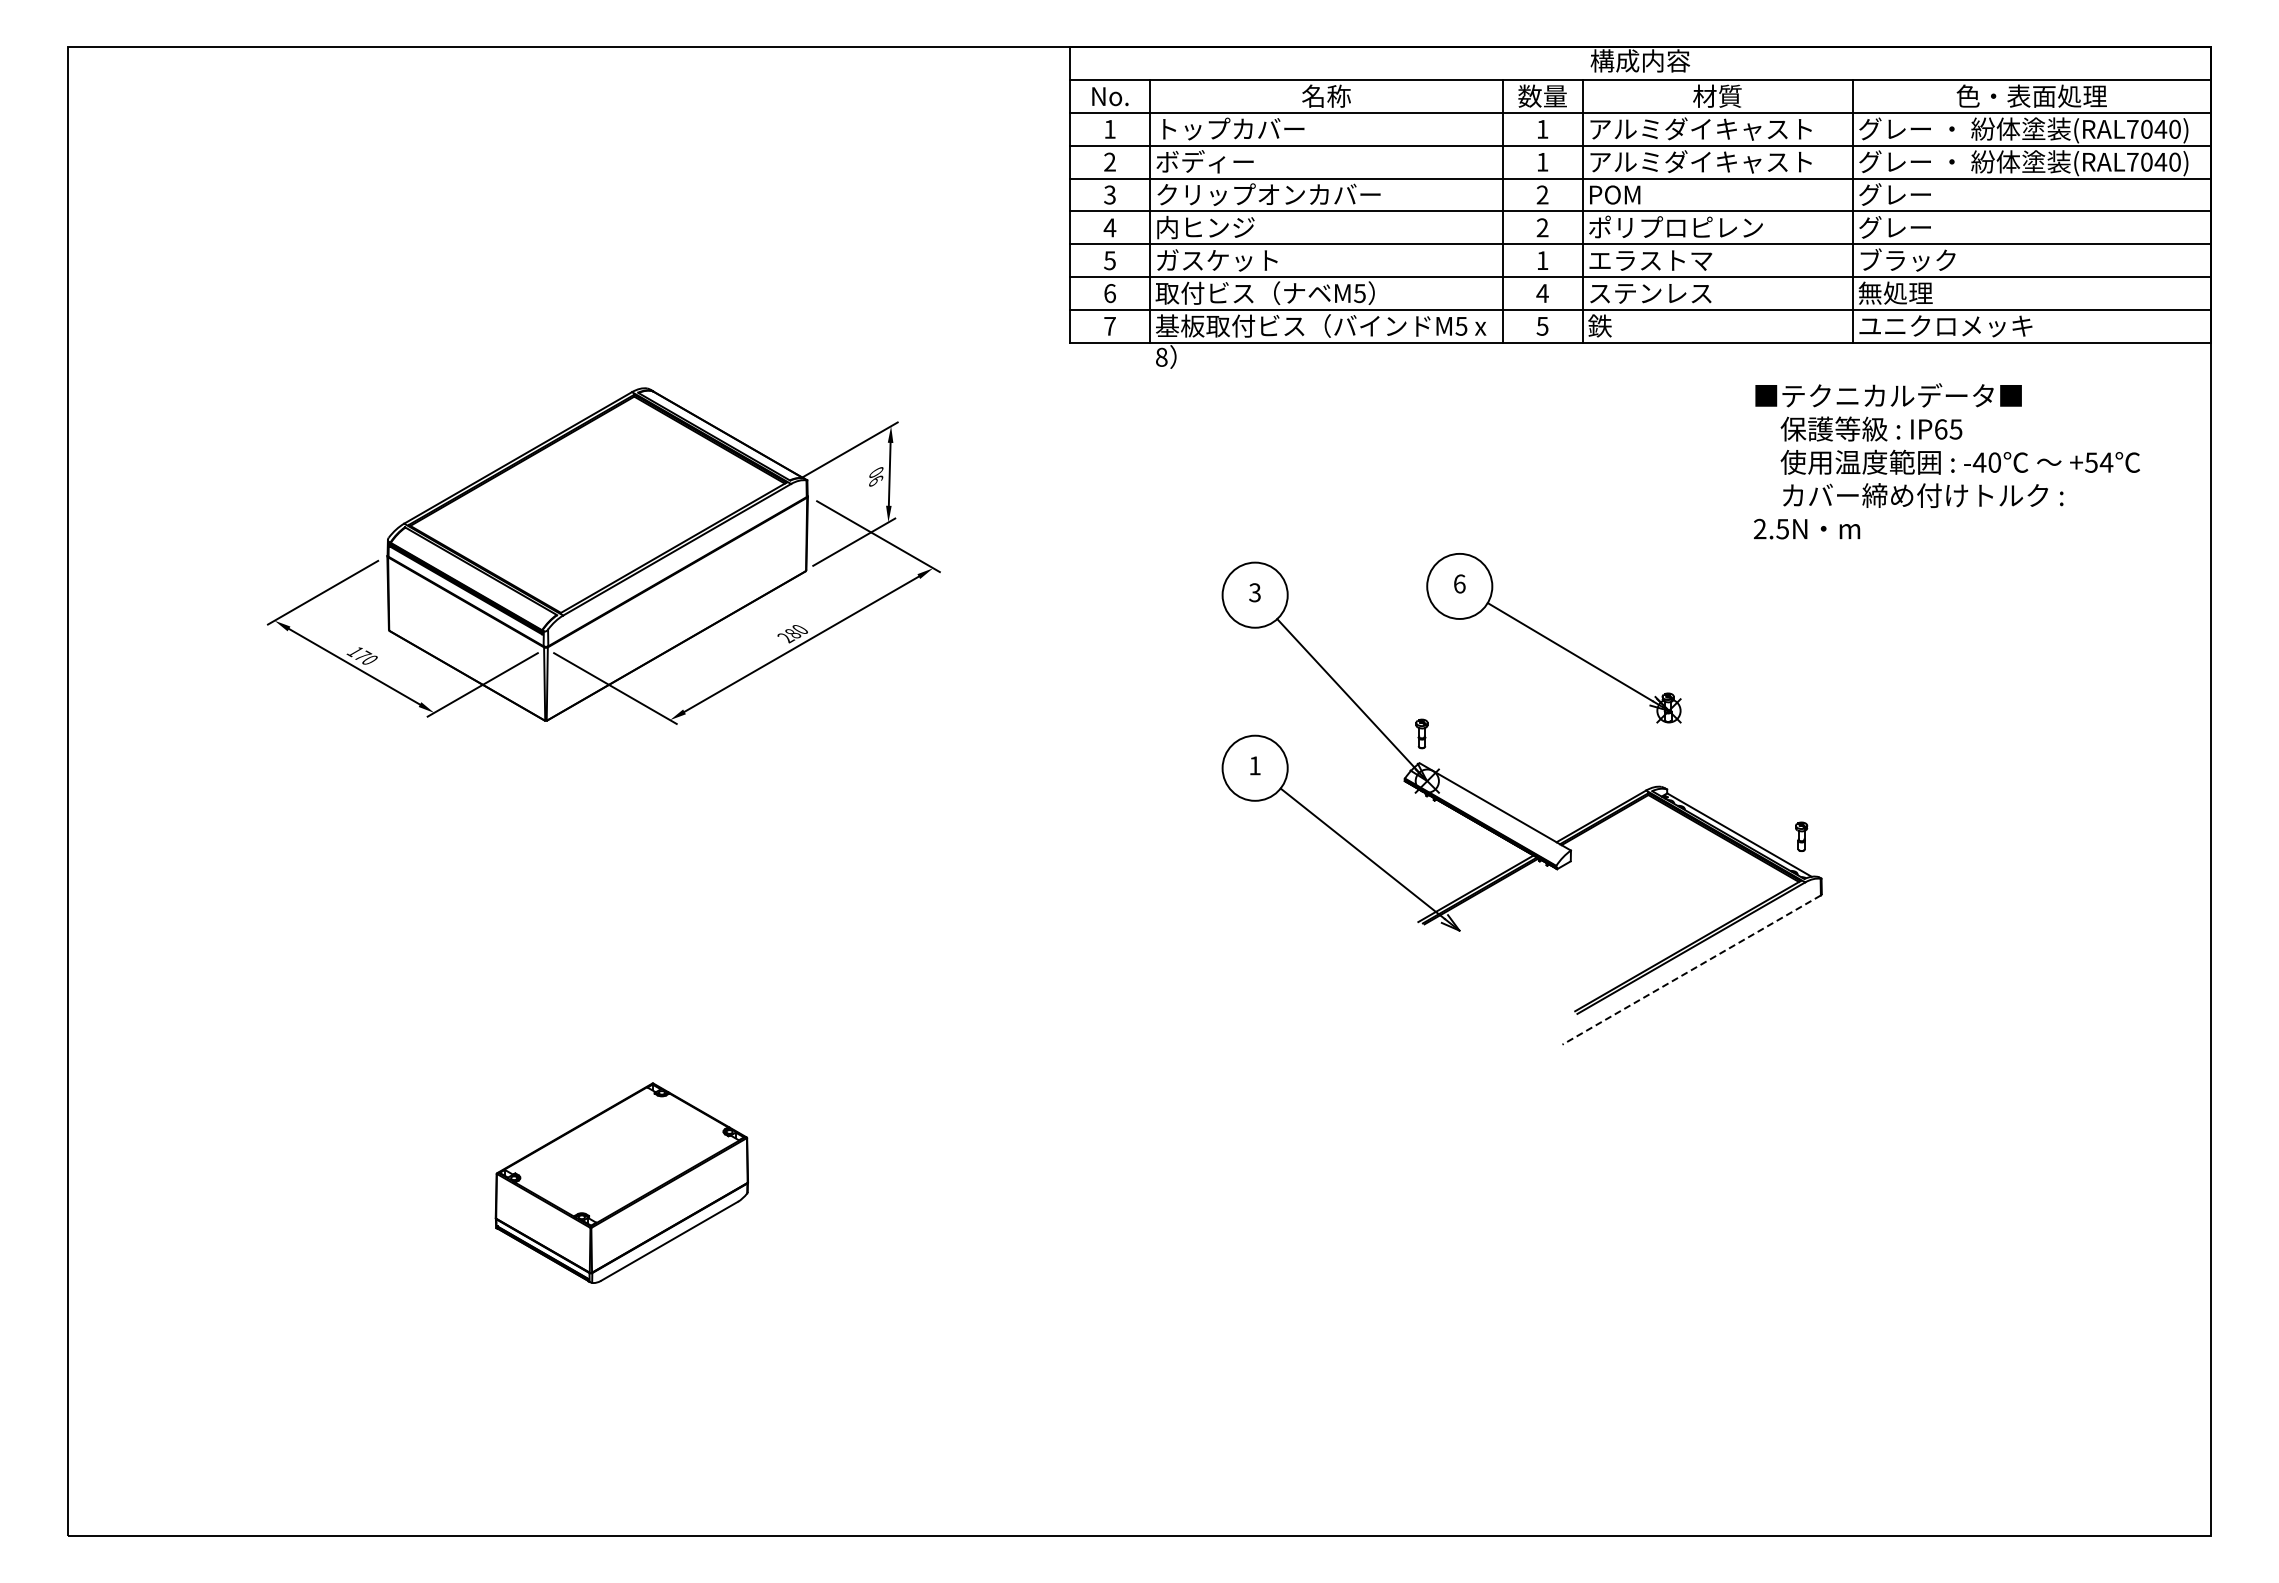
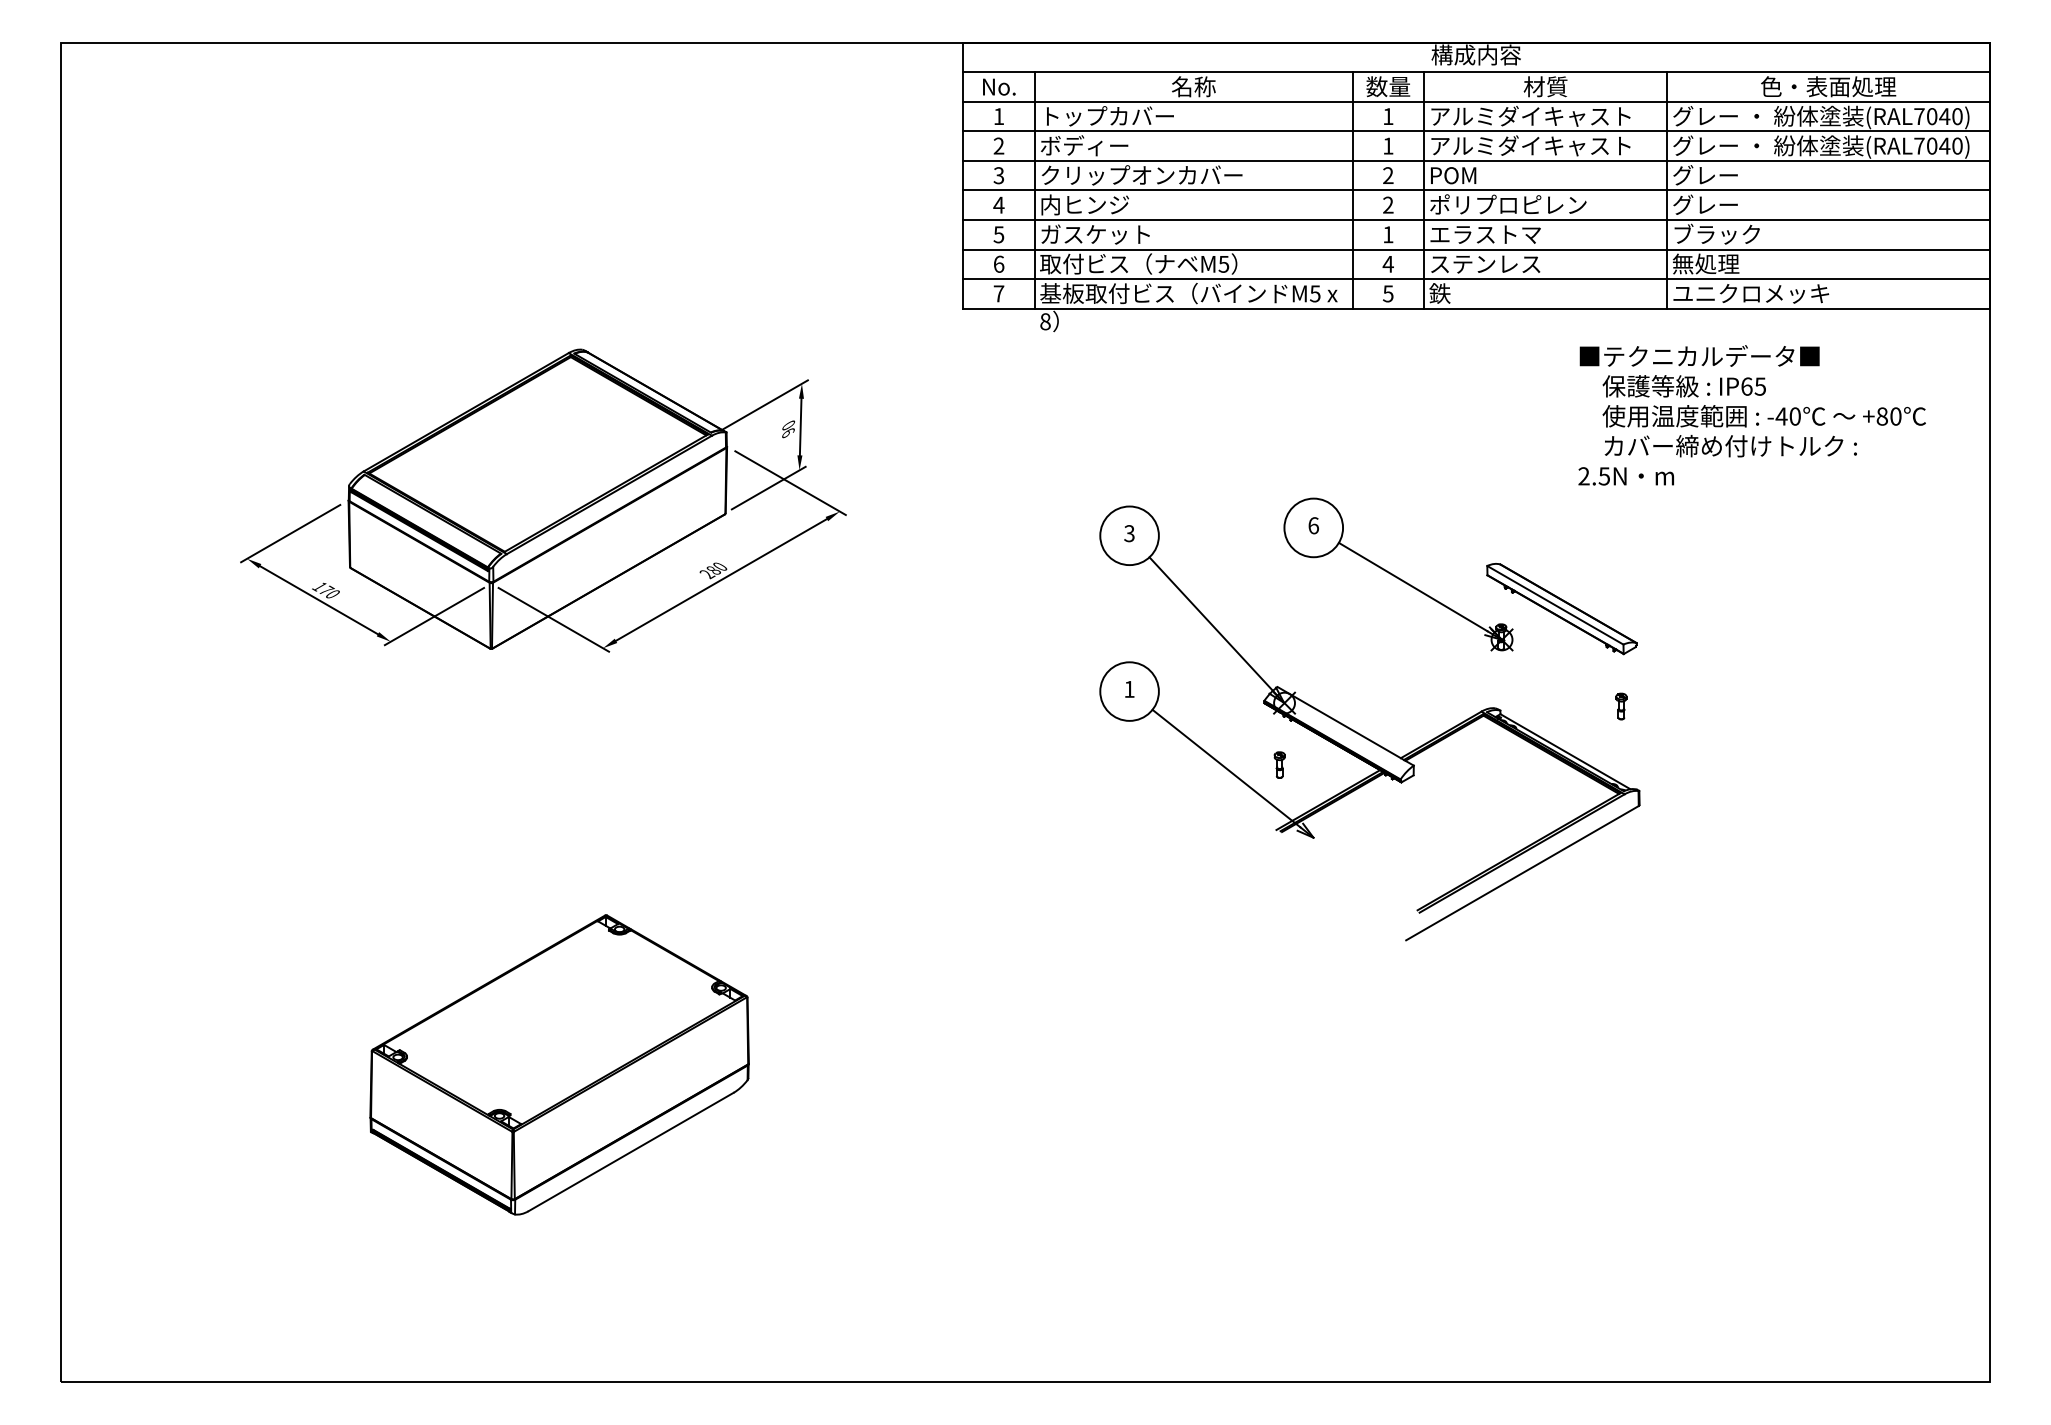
text: (2099, 462) -> (1889, 416), +54 -> +80
part: (1735, 676) -> (1561, 609), added
part: (1421, 733) -> (1279, 764), moved
part: (1801, 836) -> (1621, 706), moved
line: (1691, 970) -> (1522, 873), dashed -> solid
part: (621, 1183) -> (559, 1065), size x1.67

